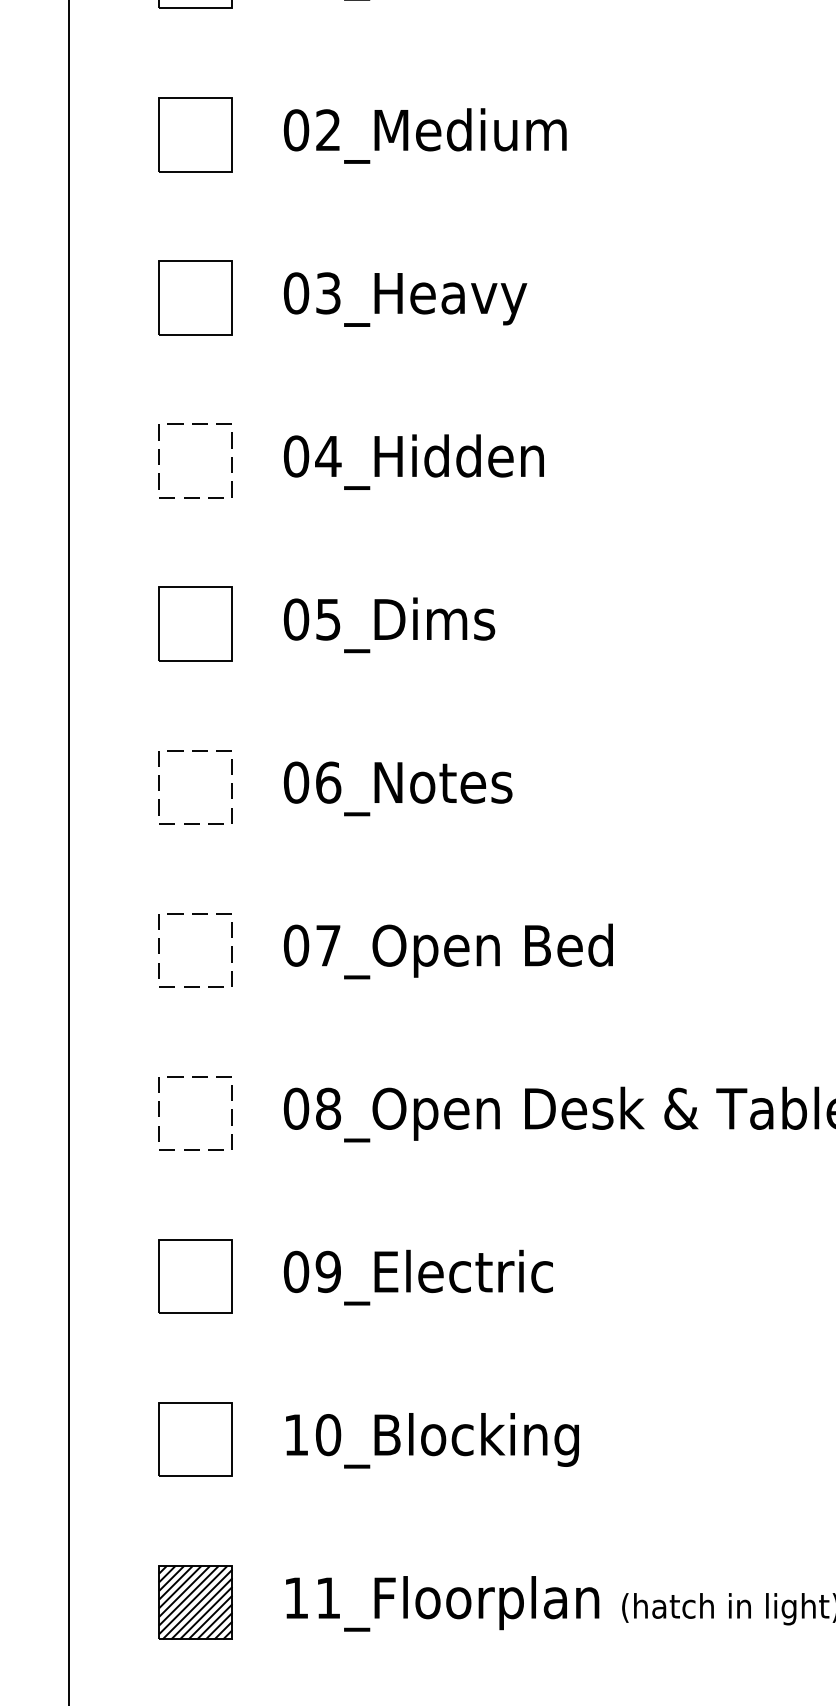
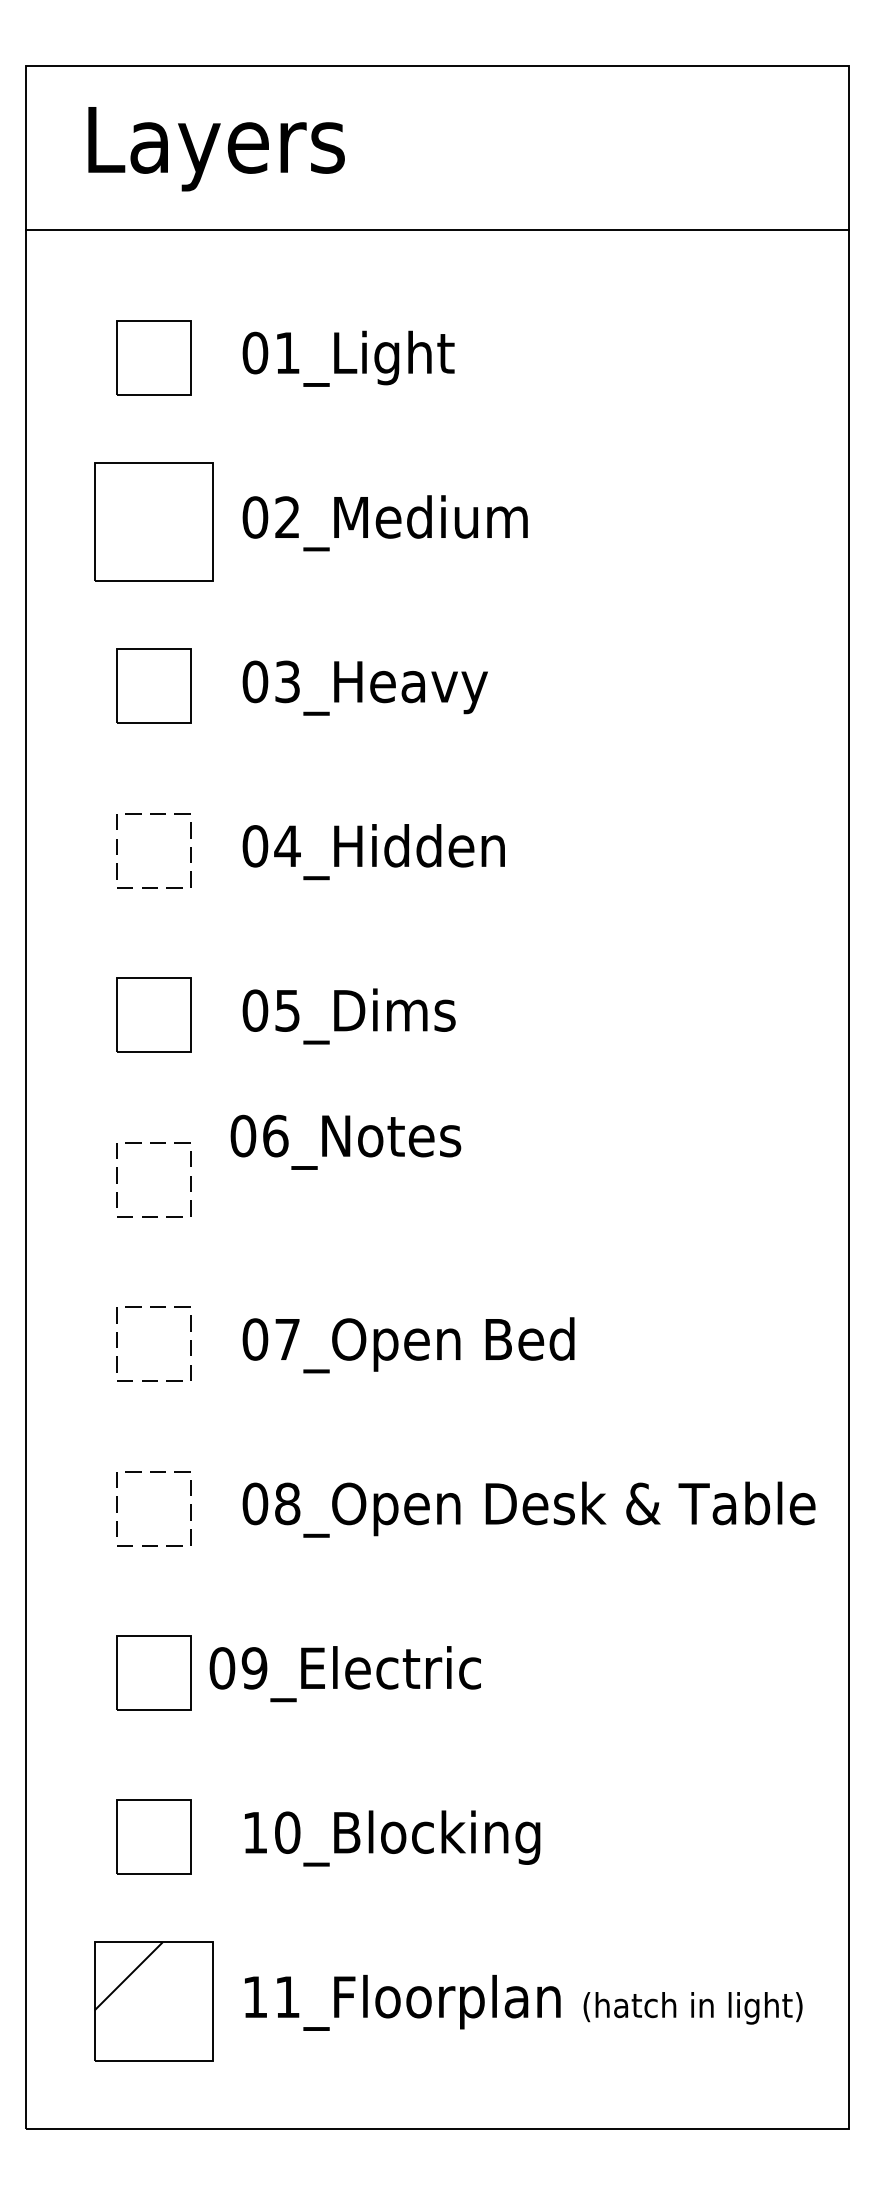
part: (195, 134) -> (153, 521), size x1.6
text: (397, 788) -> (345, 1141), moved
text: (417, 1278) -> (344, 1674), moved
part: (195, 1602) -> (153, 2001), size x1.6

